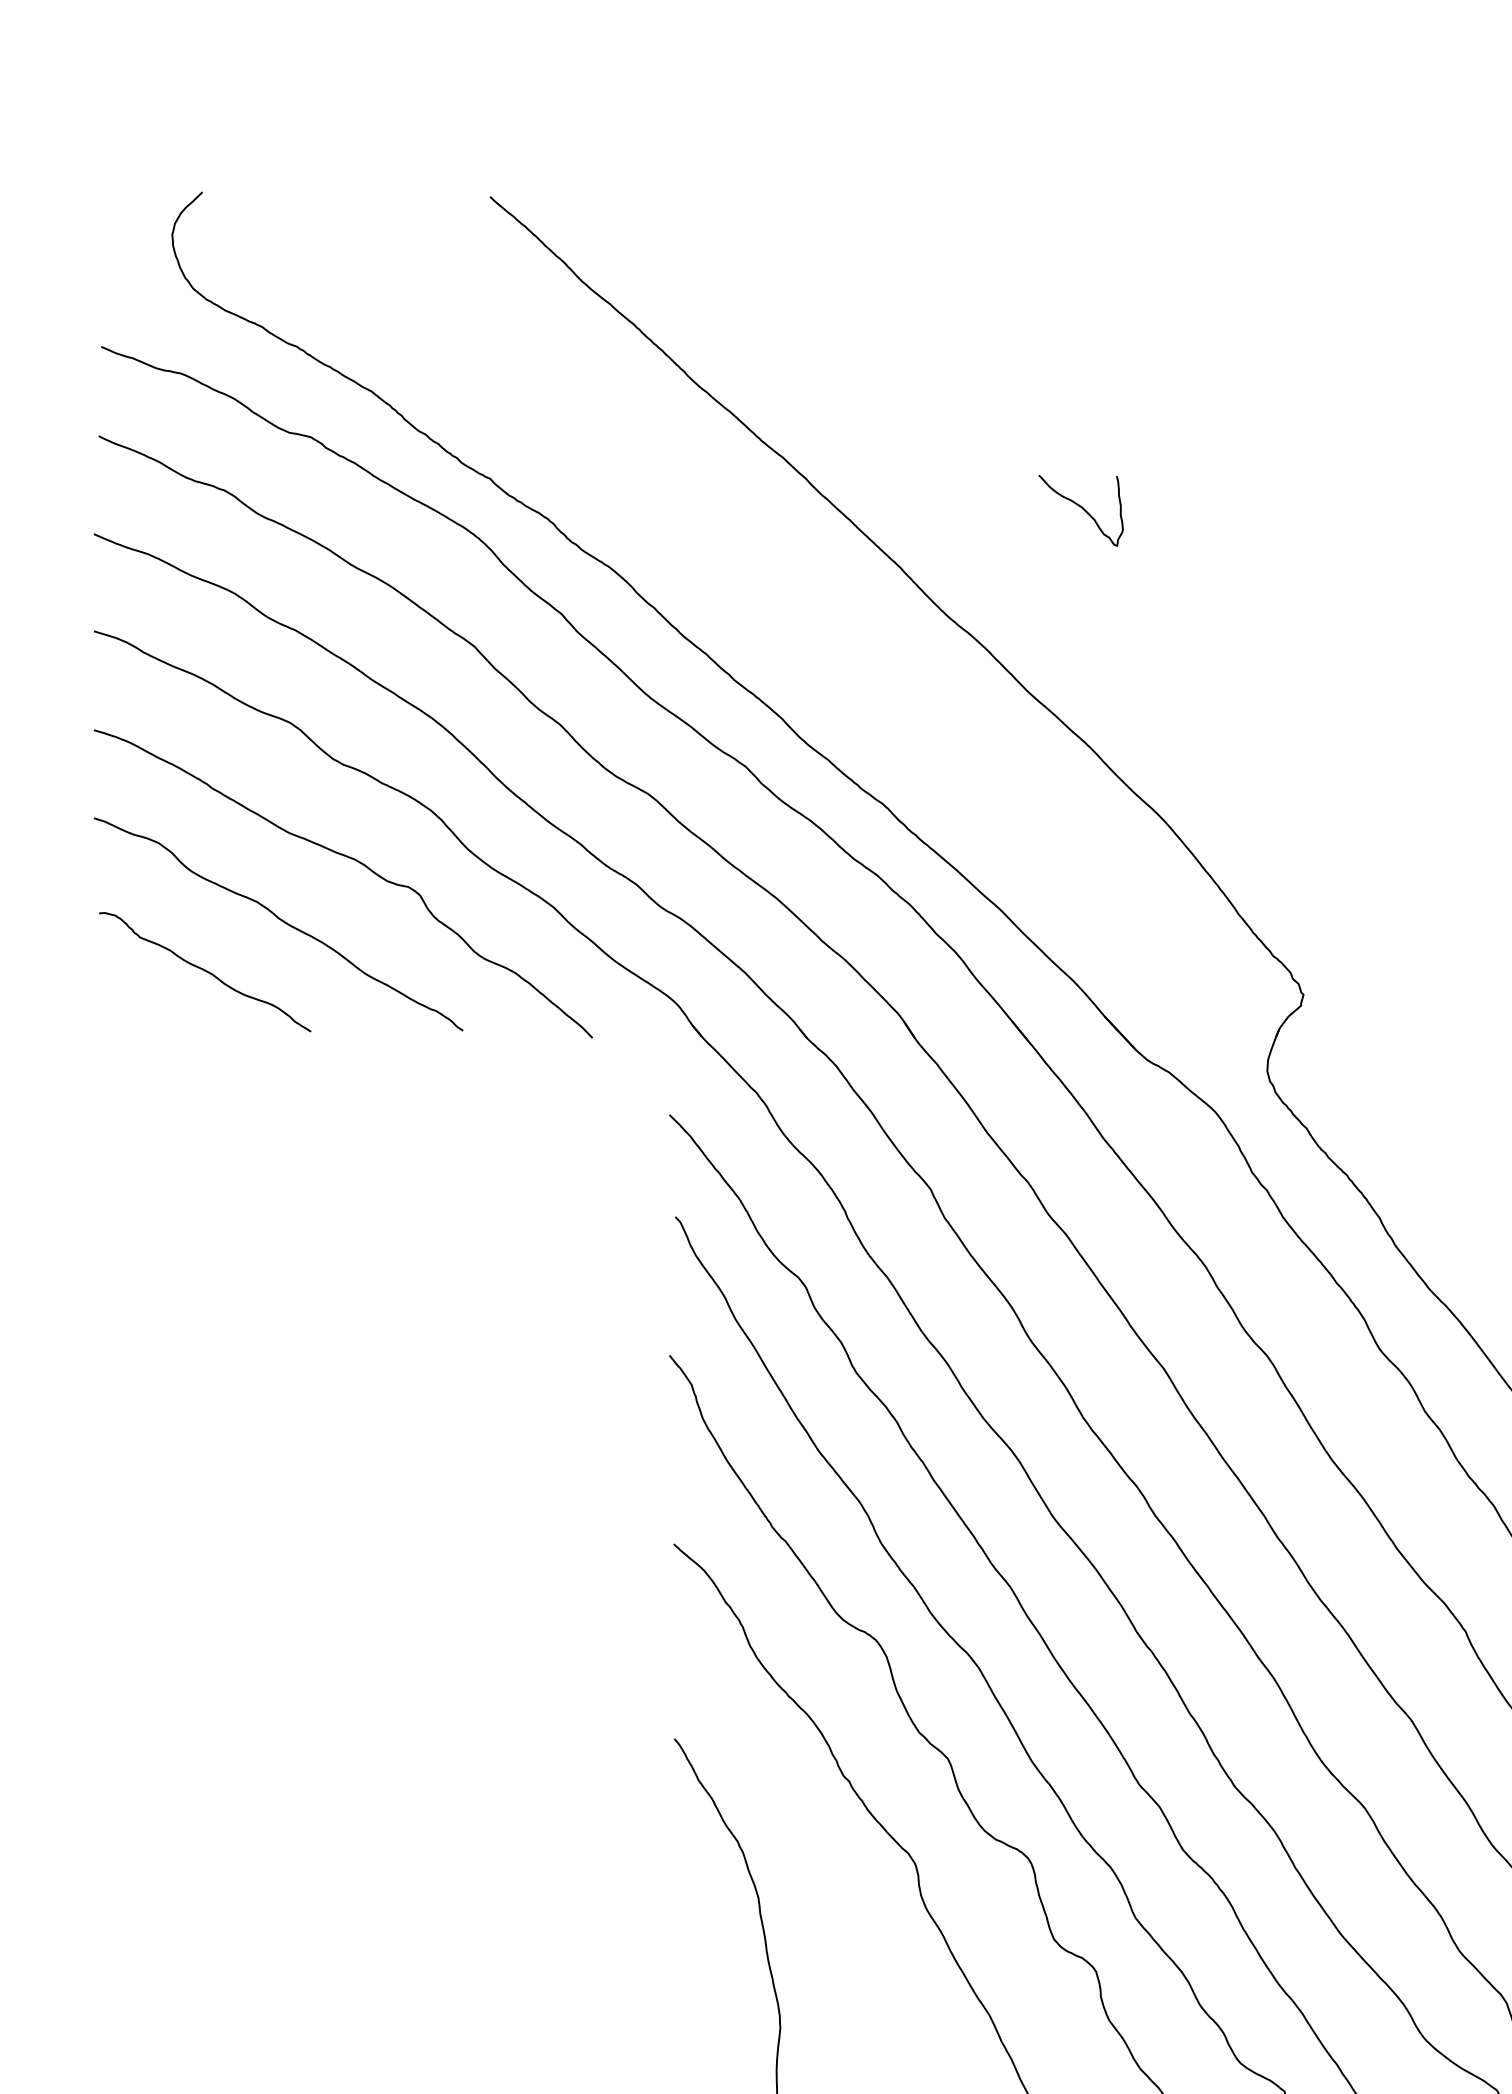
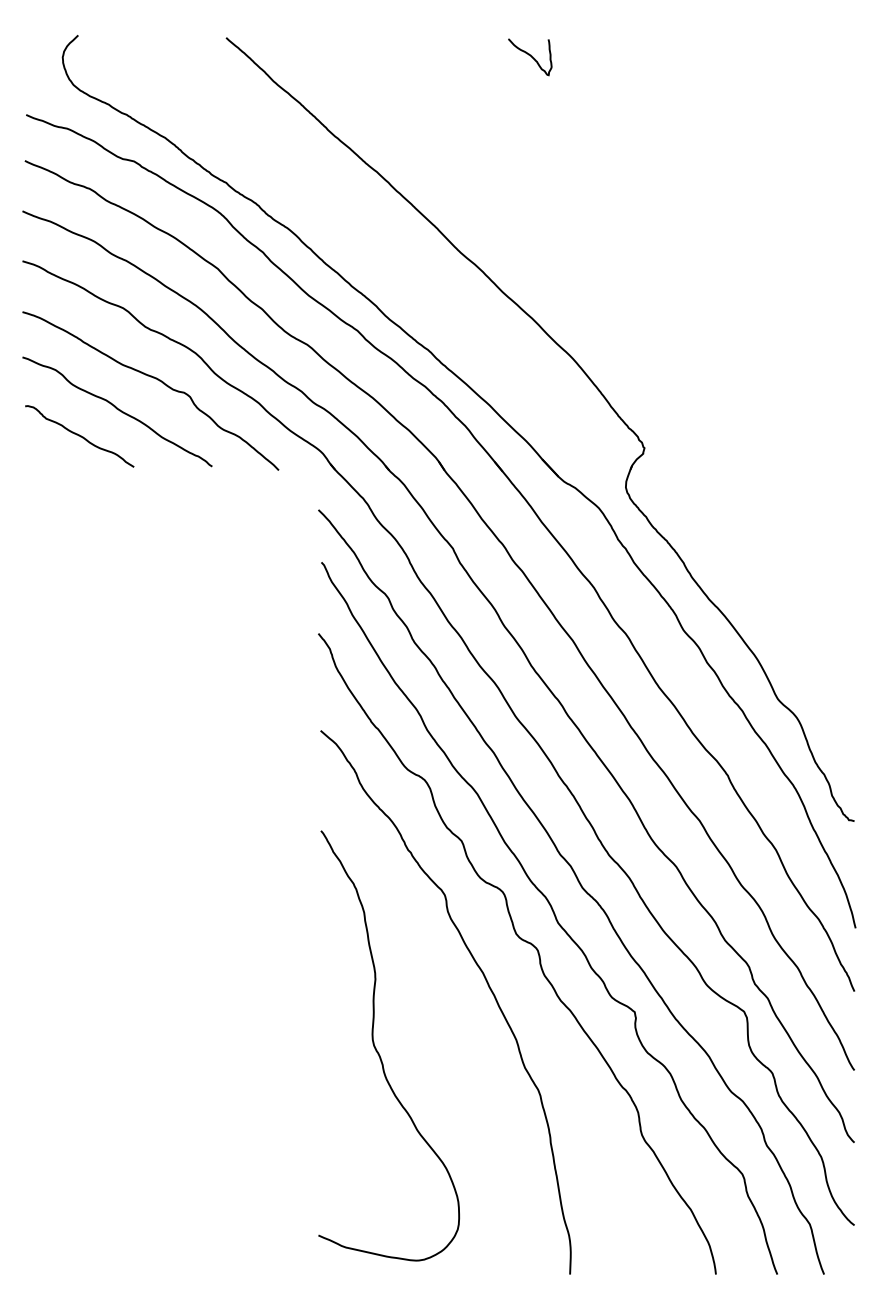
curve: (1081, 509) -> (530, 56), moved

